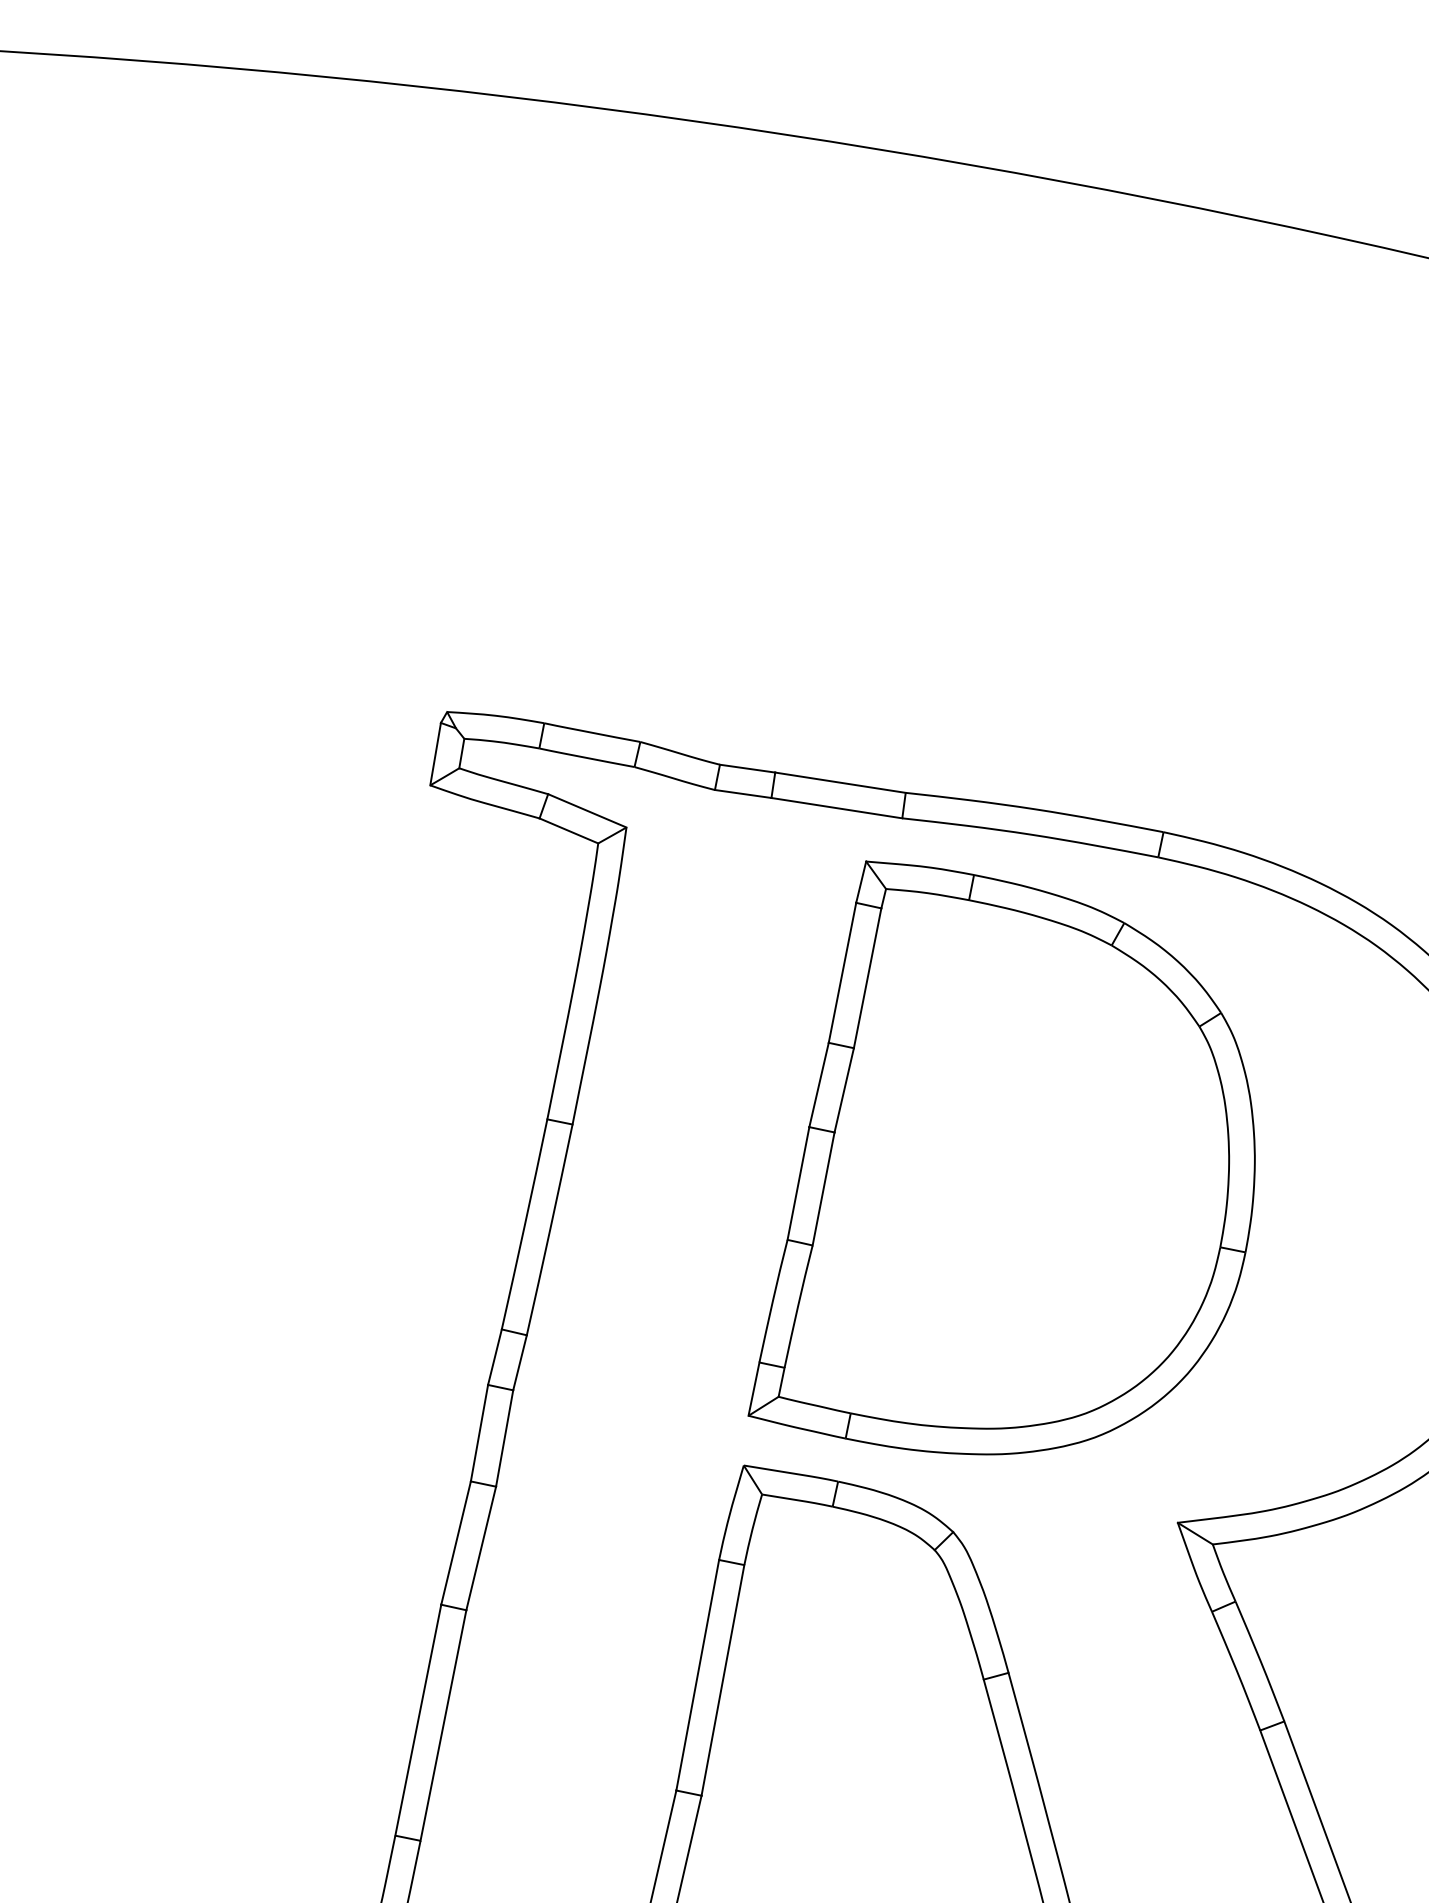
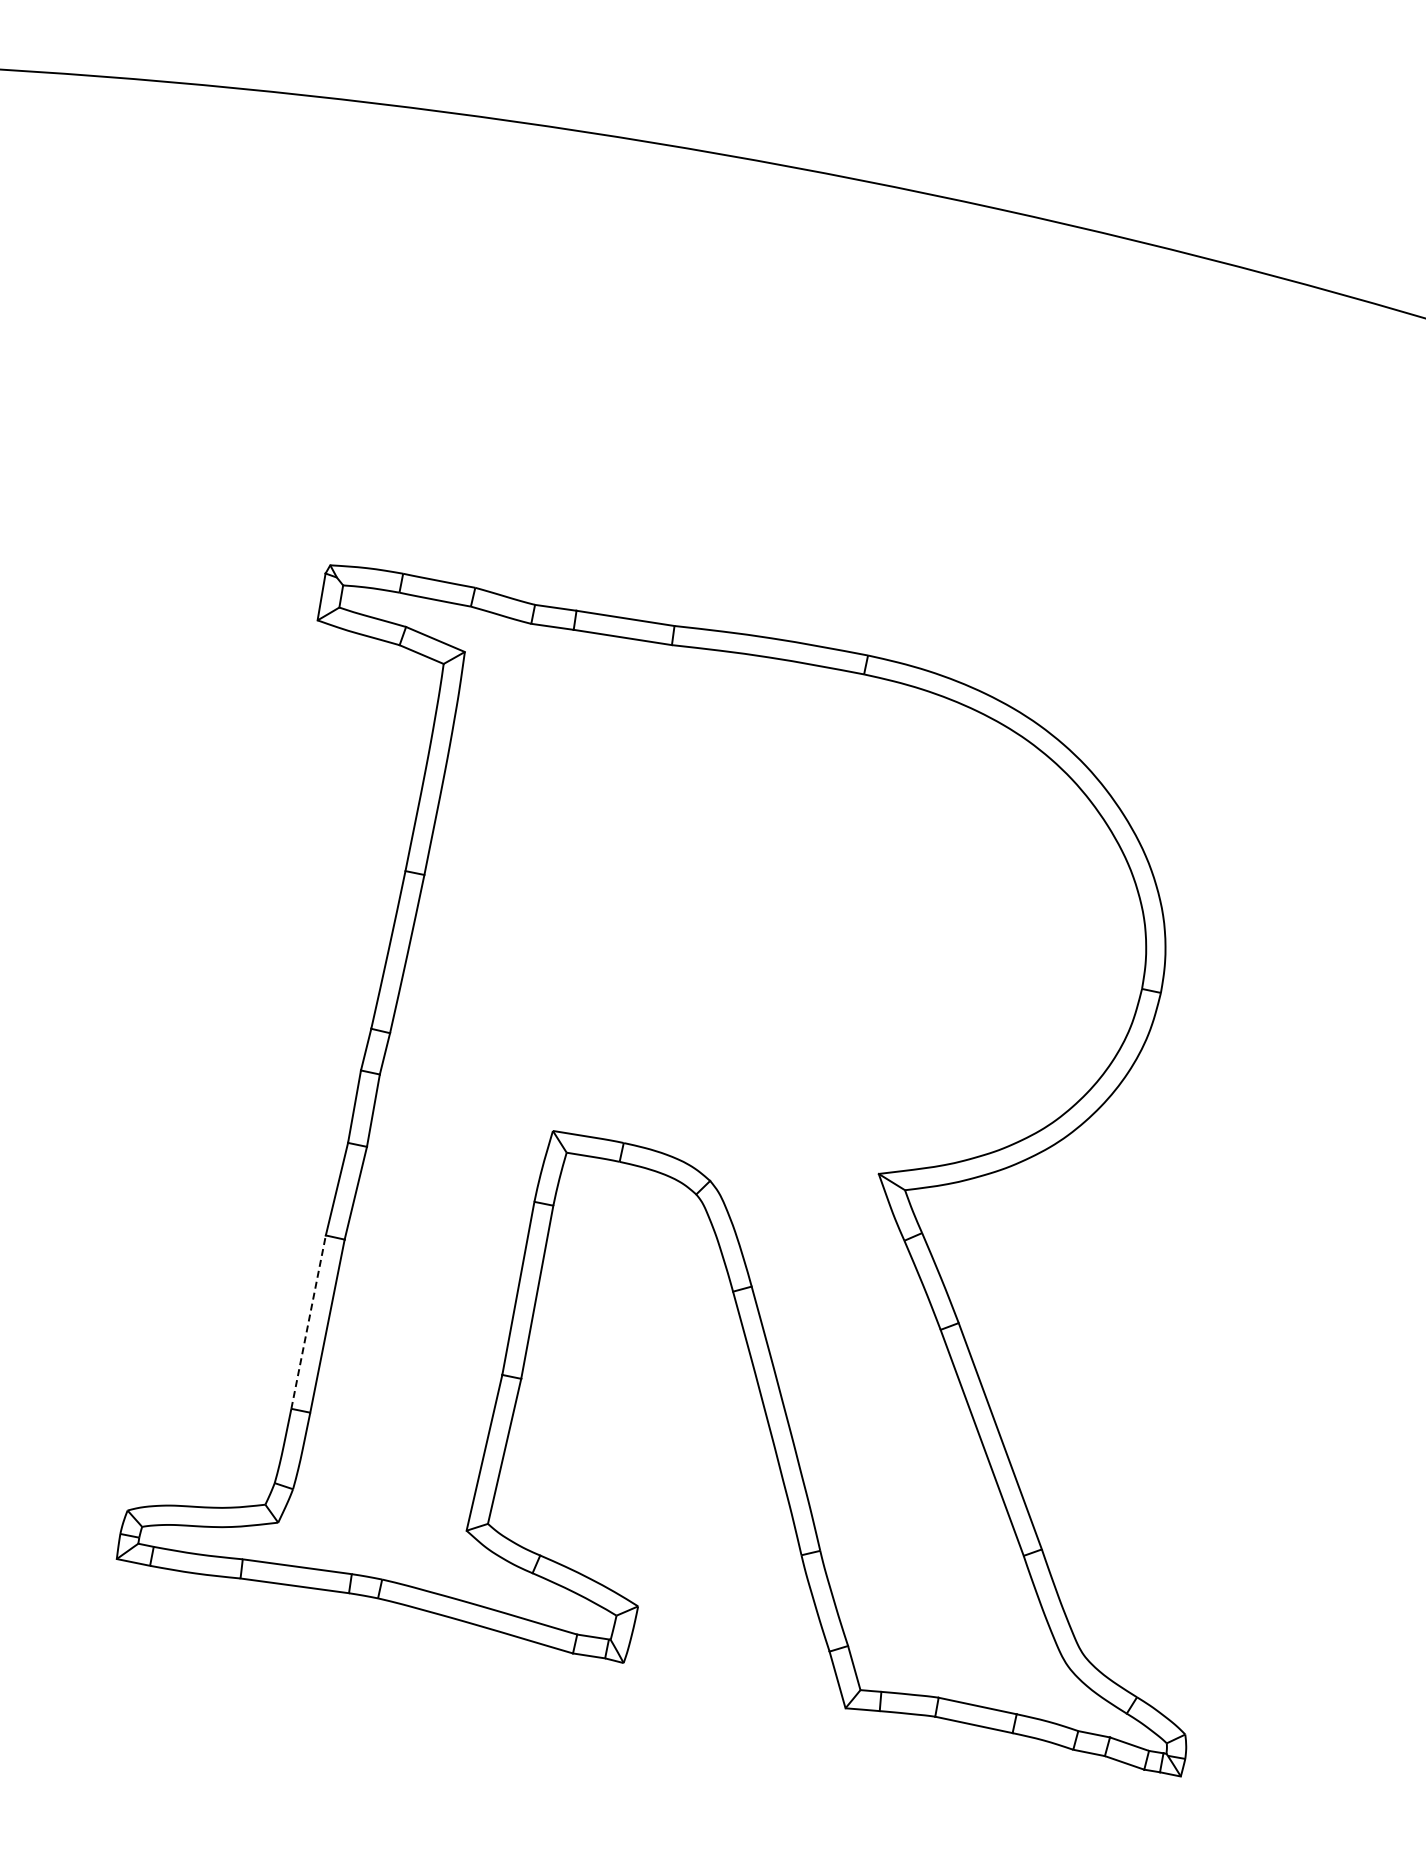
part: (1001, 1157) -> (746, 899), removed
line: (418, 1719) -> (308, 1321), solid -> dashed

